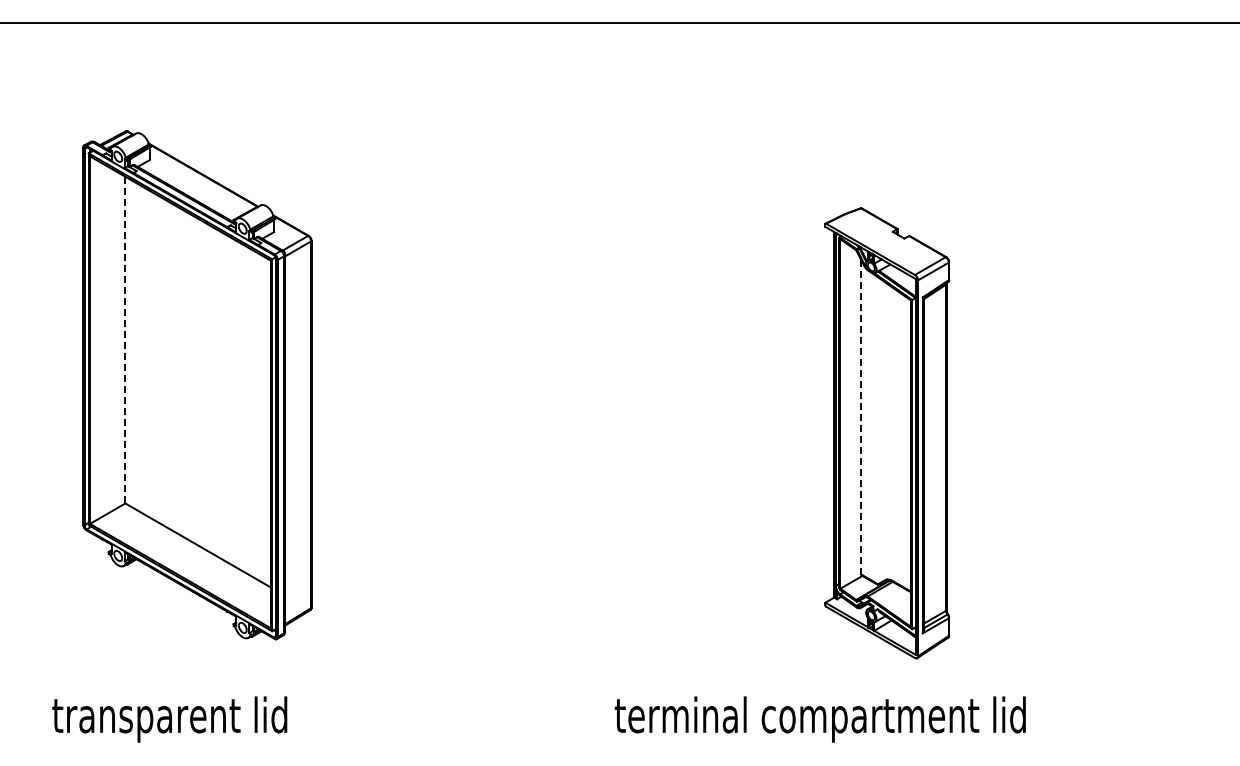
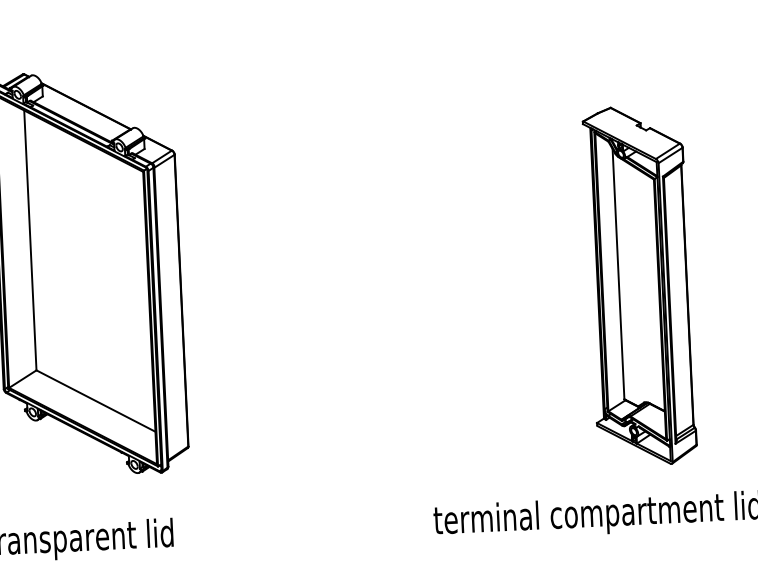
line: (125, 339) -> (30, 239), dashed -> solid
line: (861, 416) -> (618, 273), dashed -> solid

